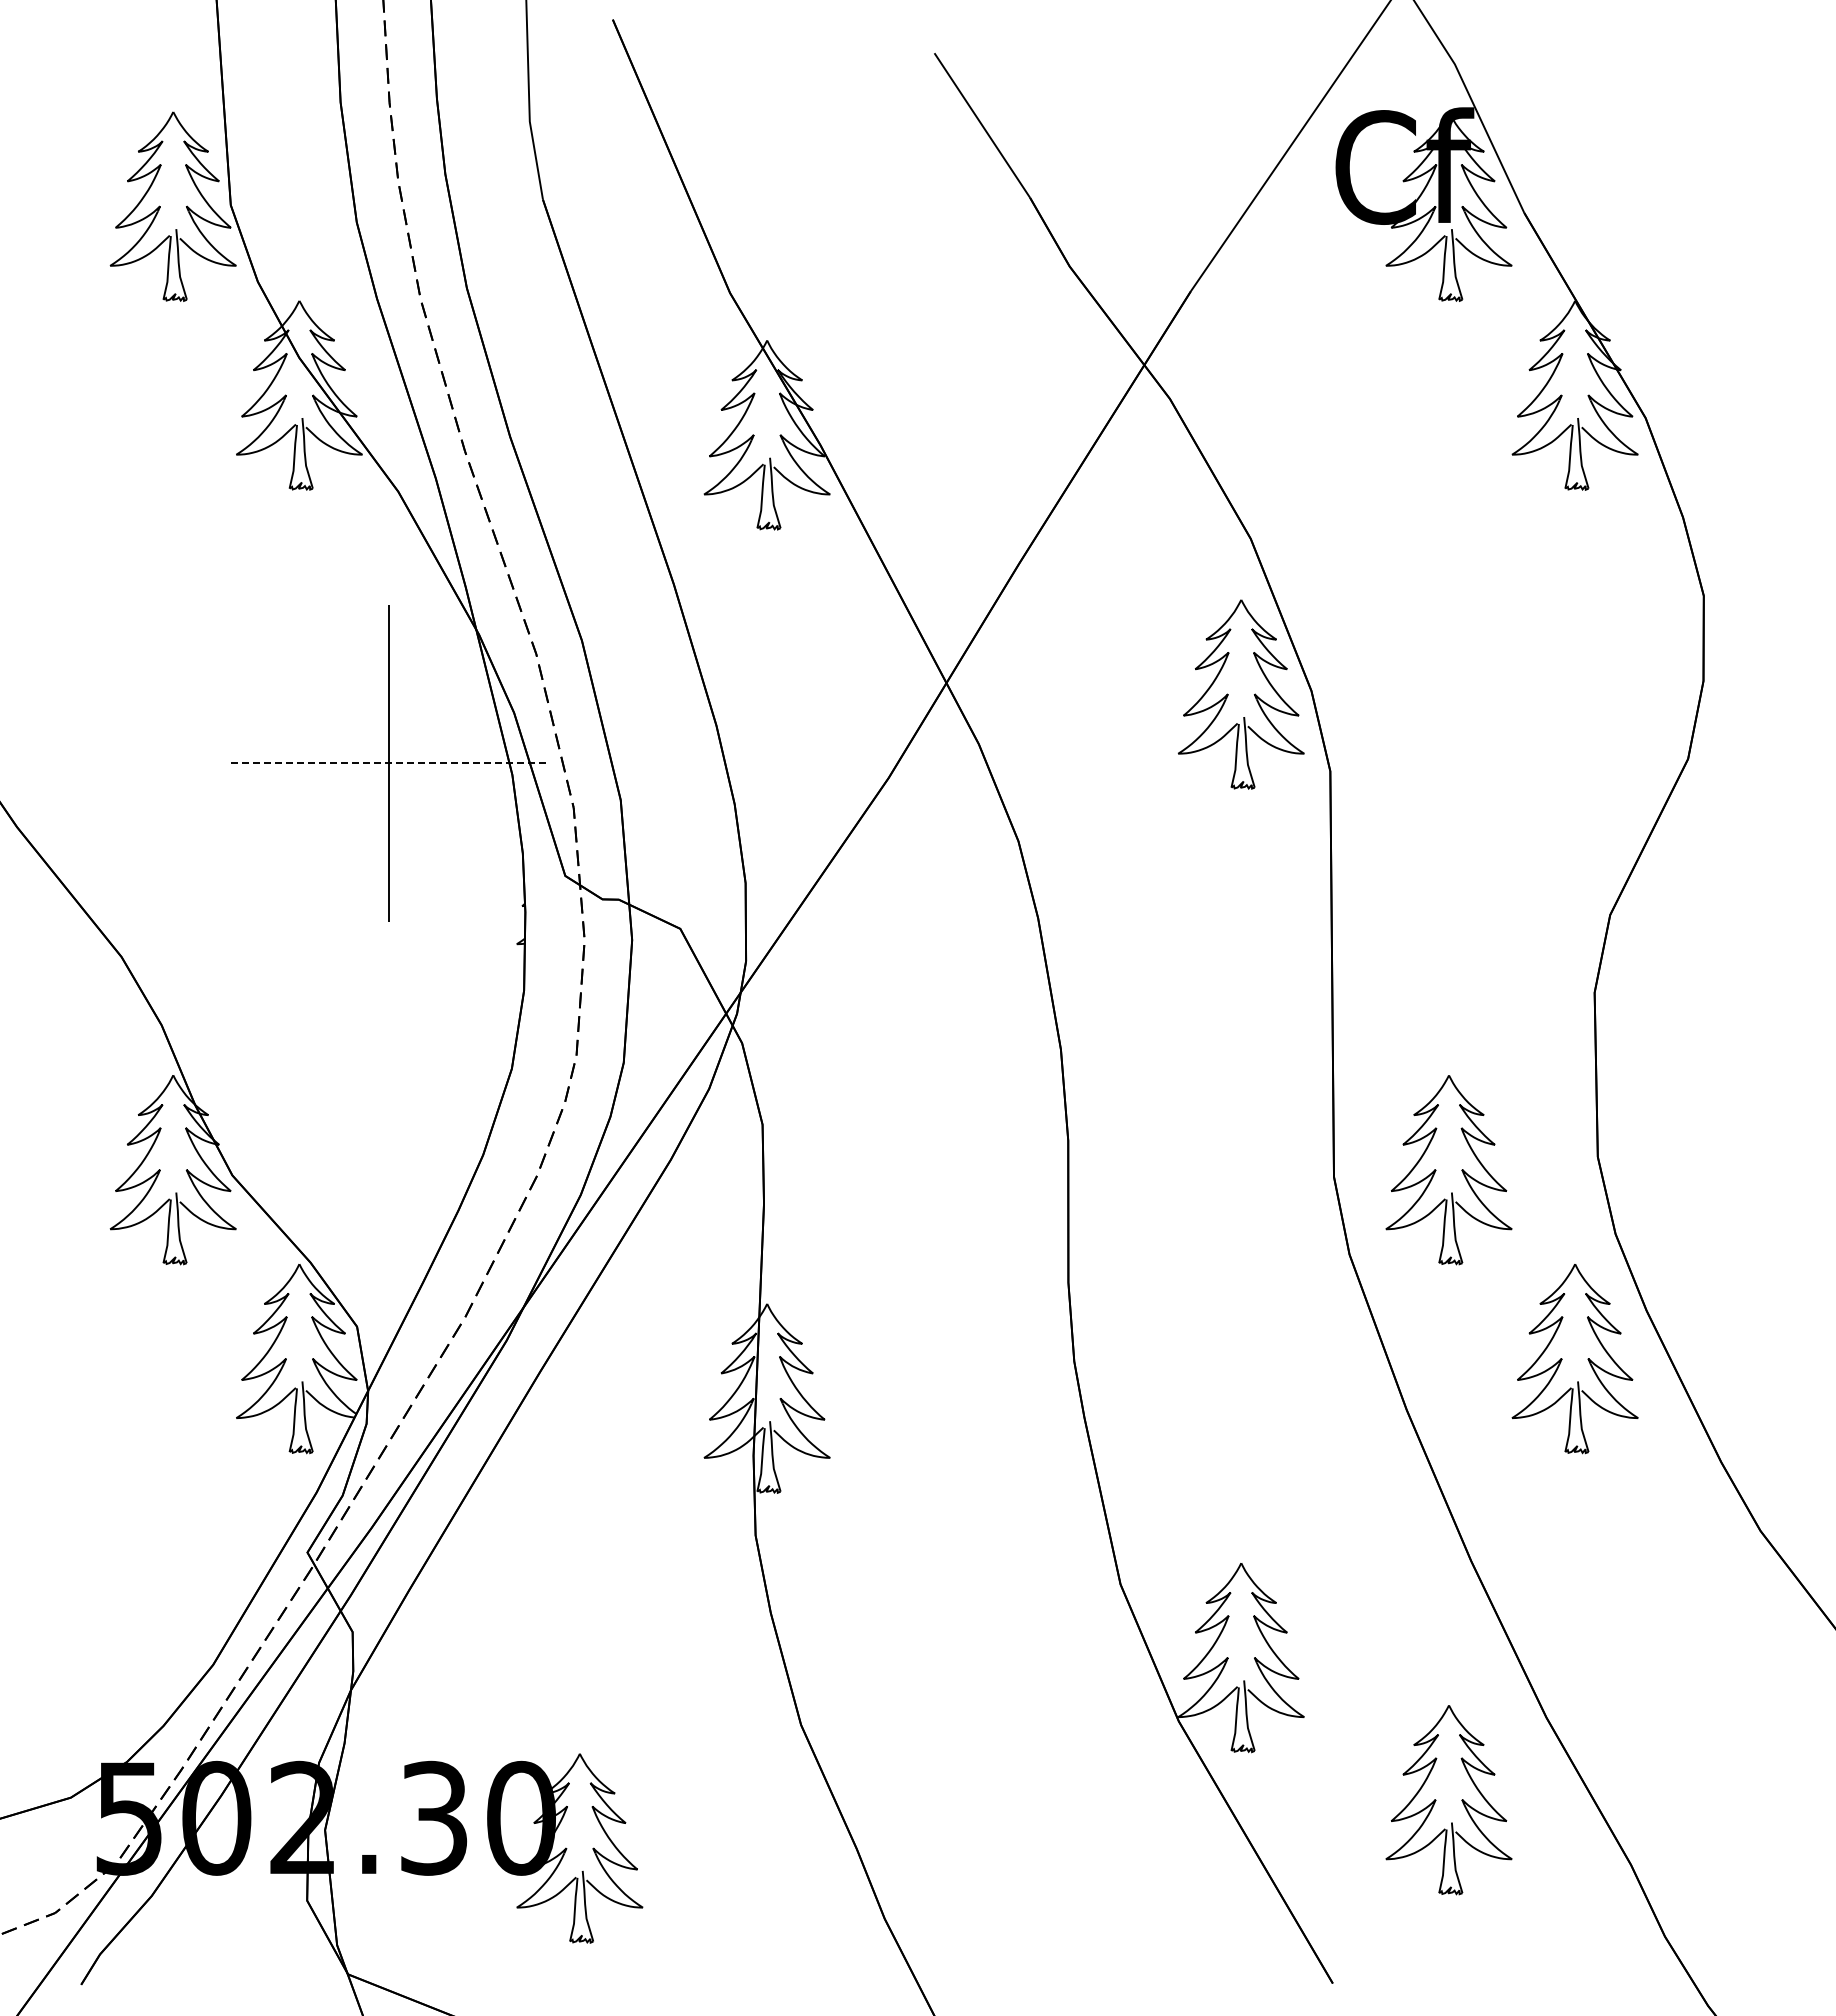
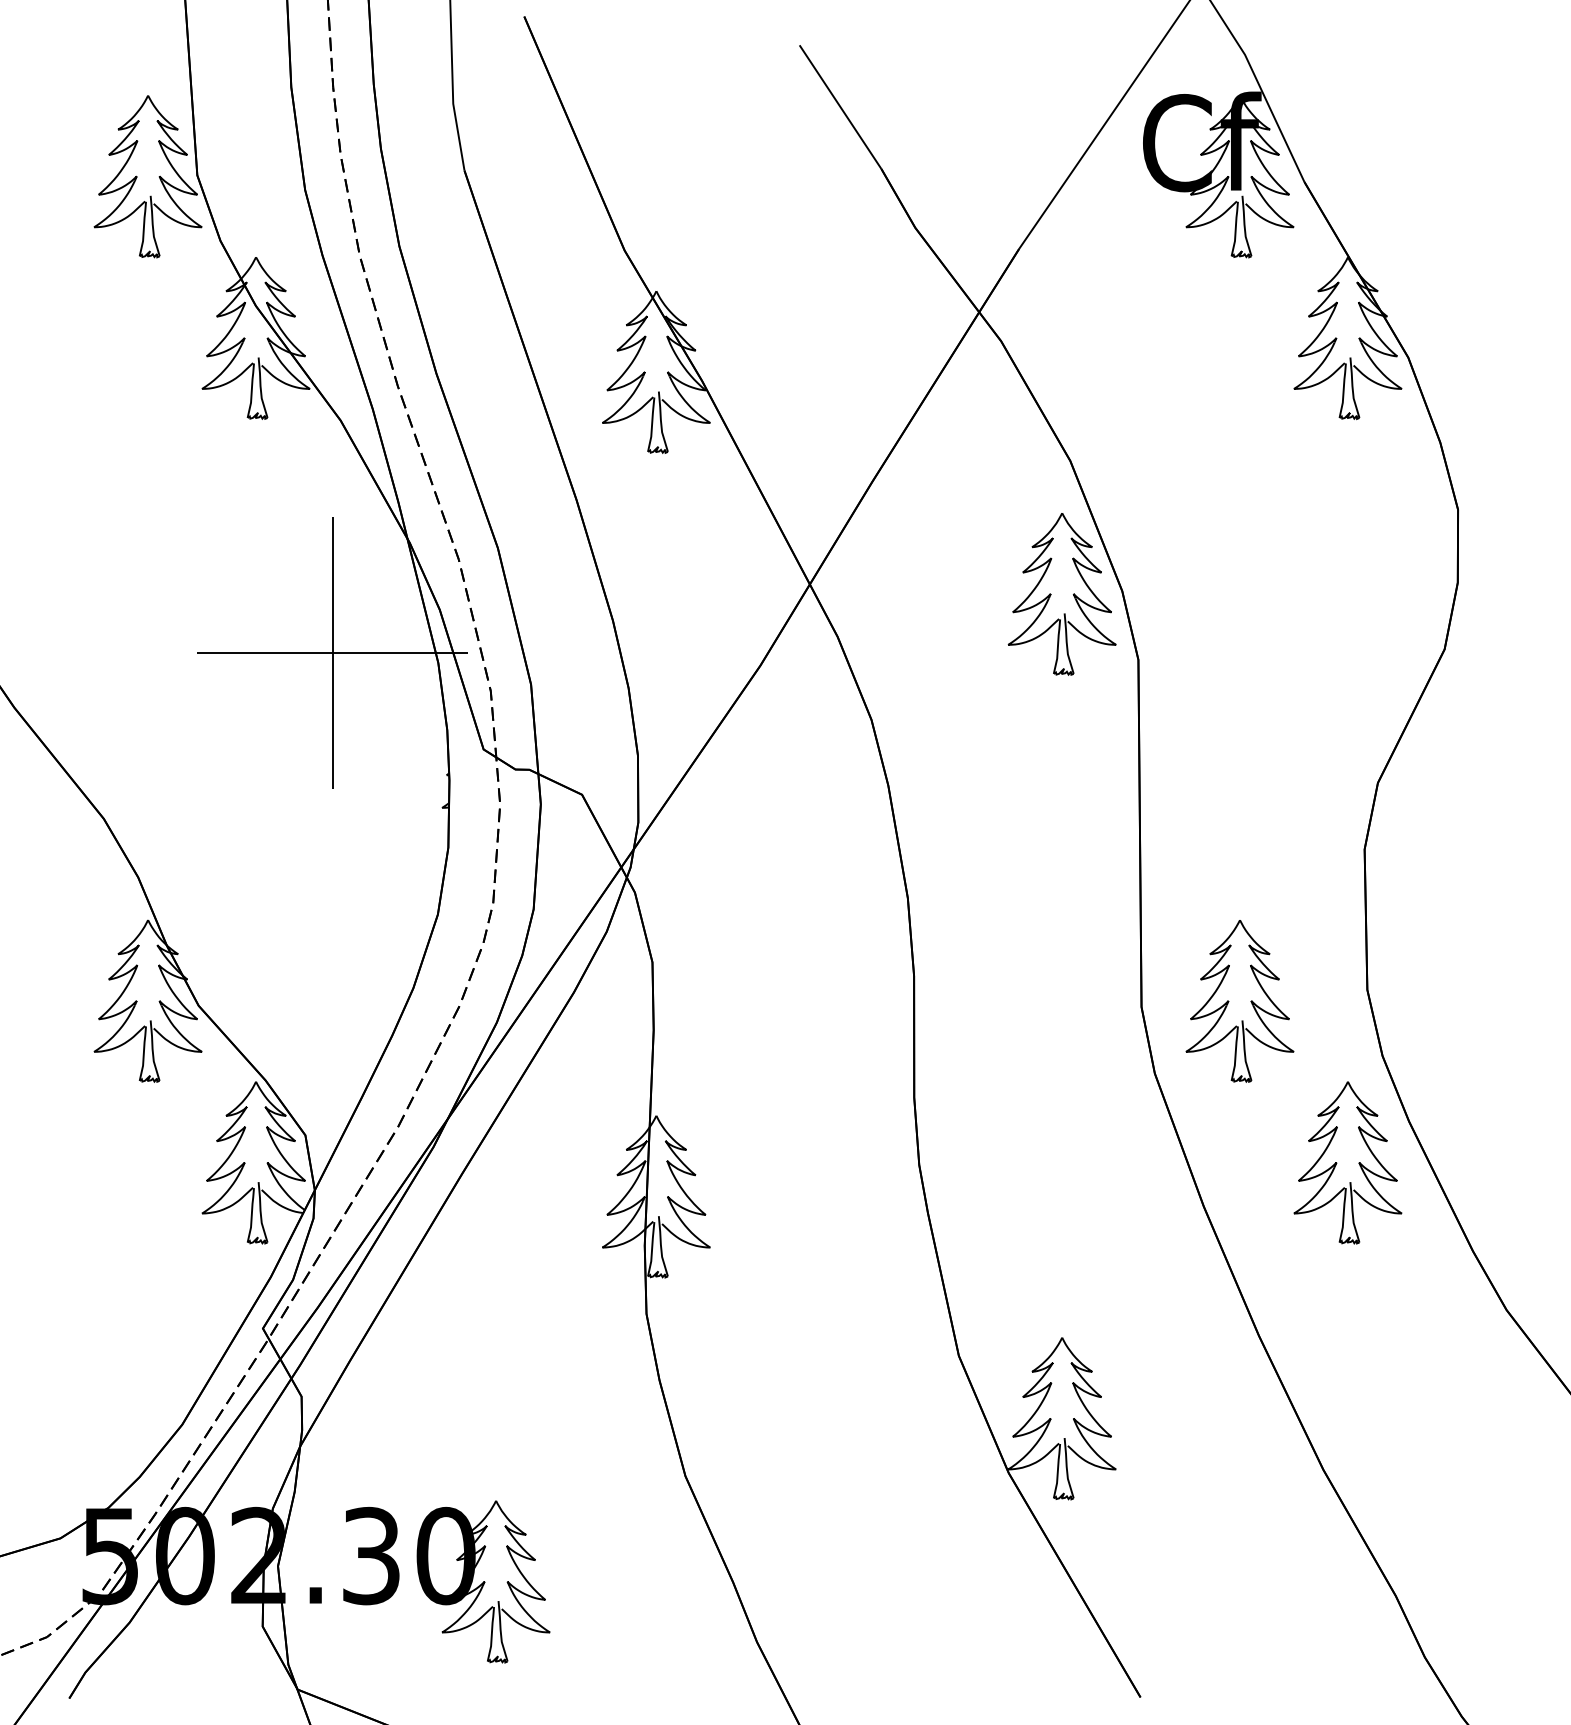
line: (389, 763) -> (333, 653), dashed -> solid
part: (1436, 1800) -> (1229, 1540), removed

